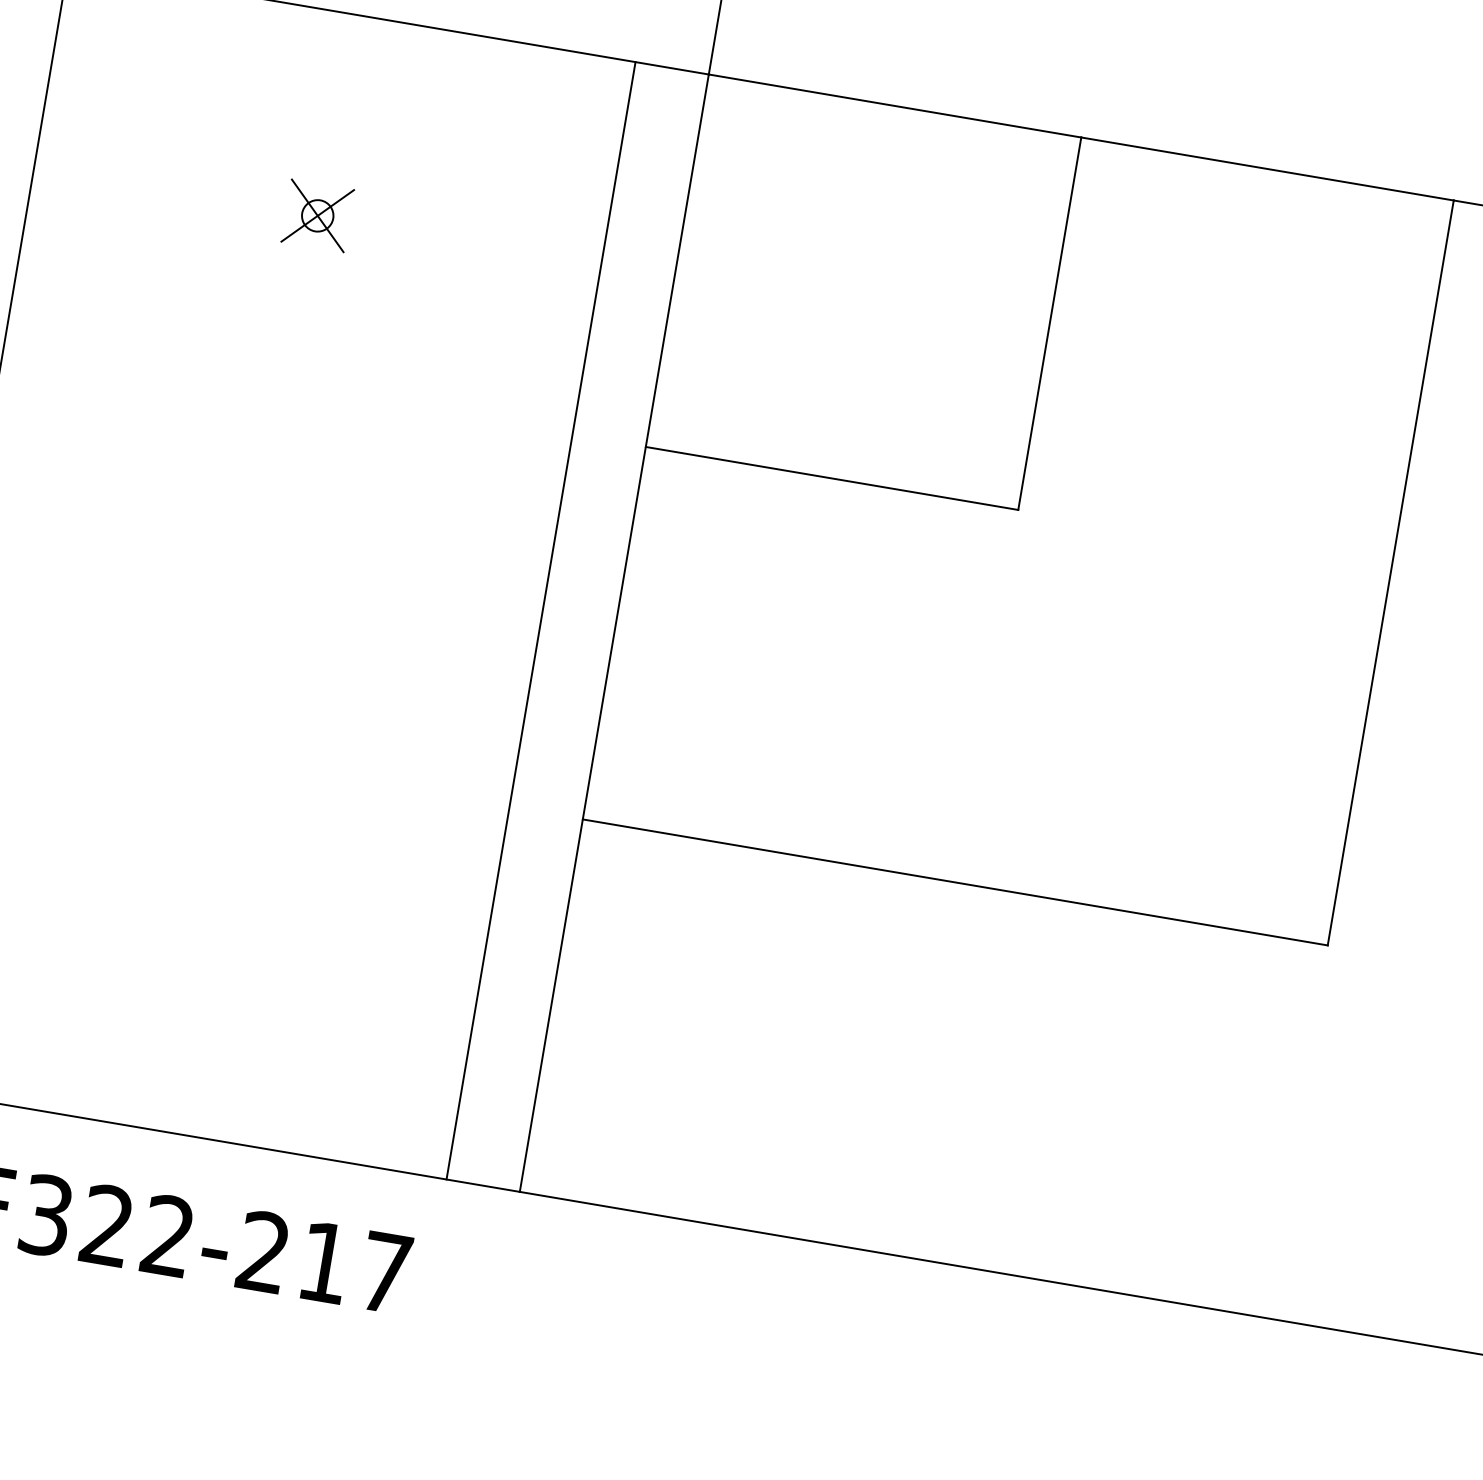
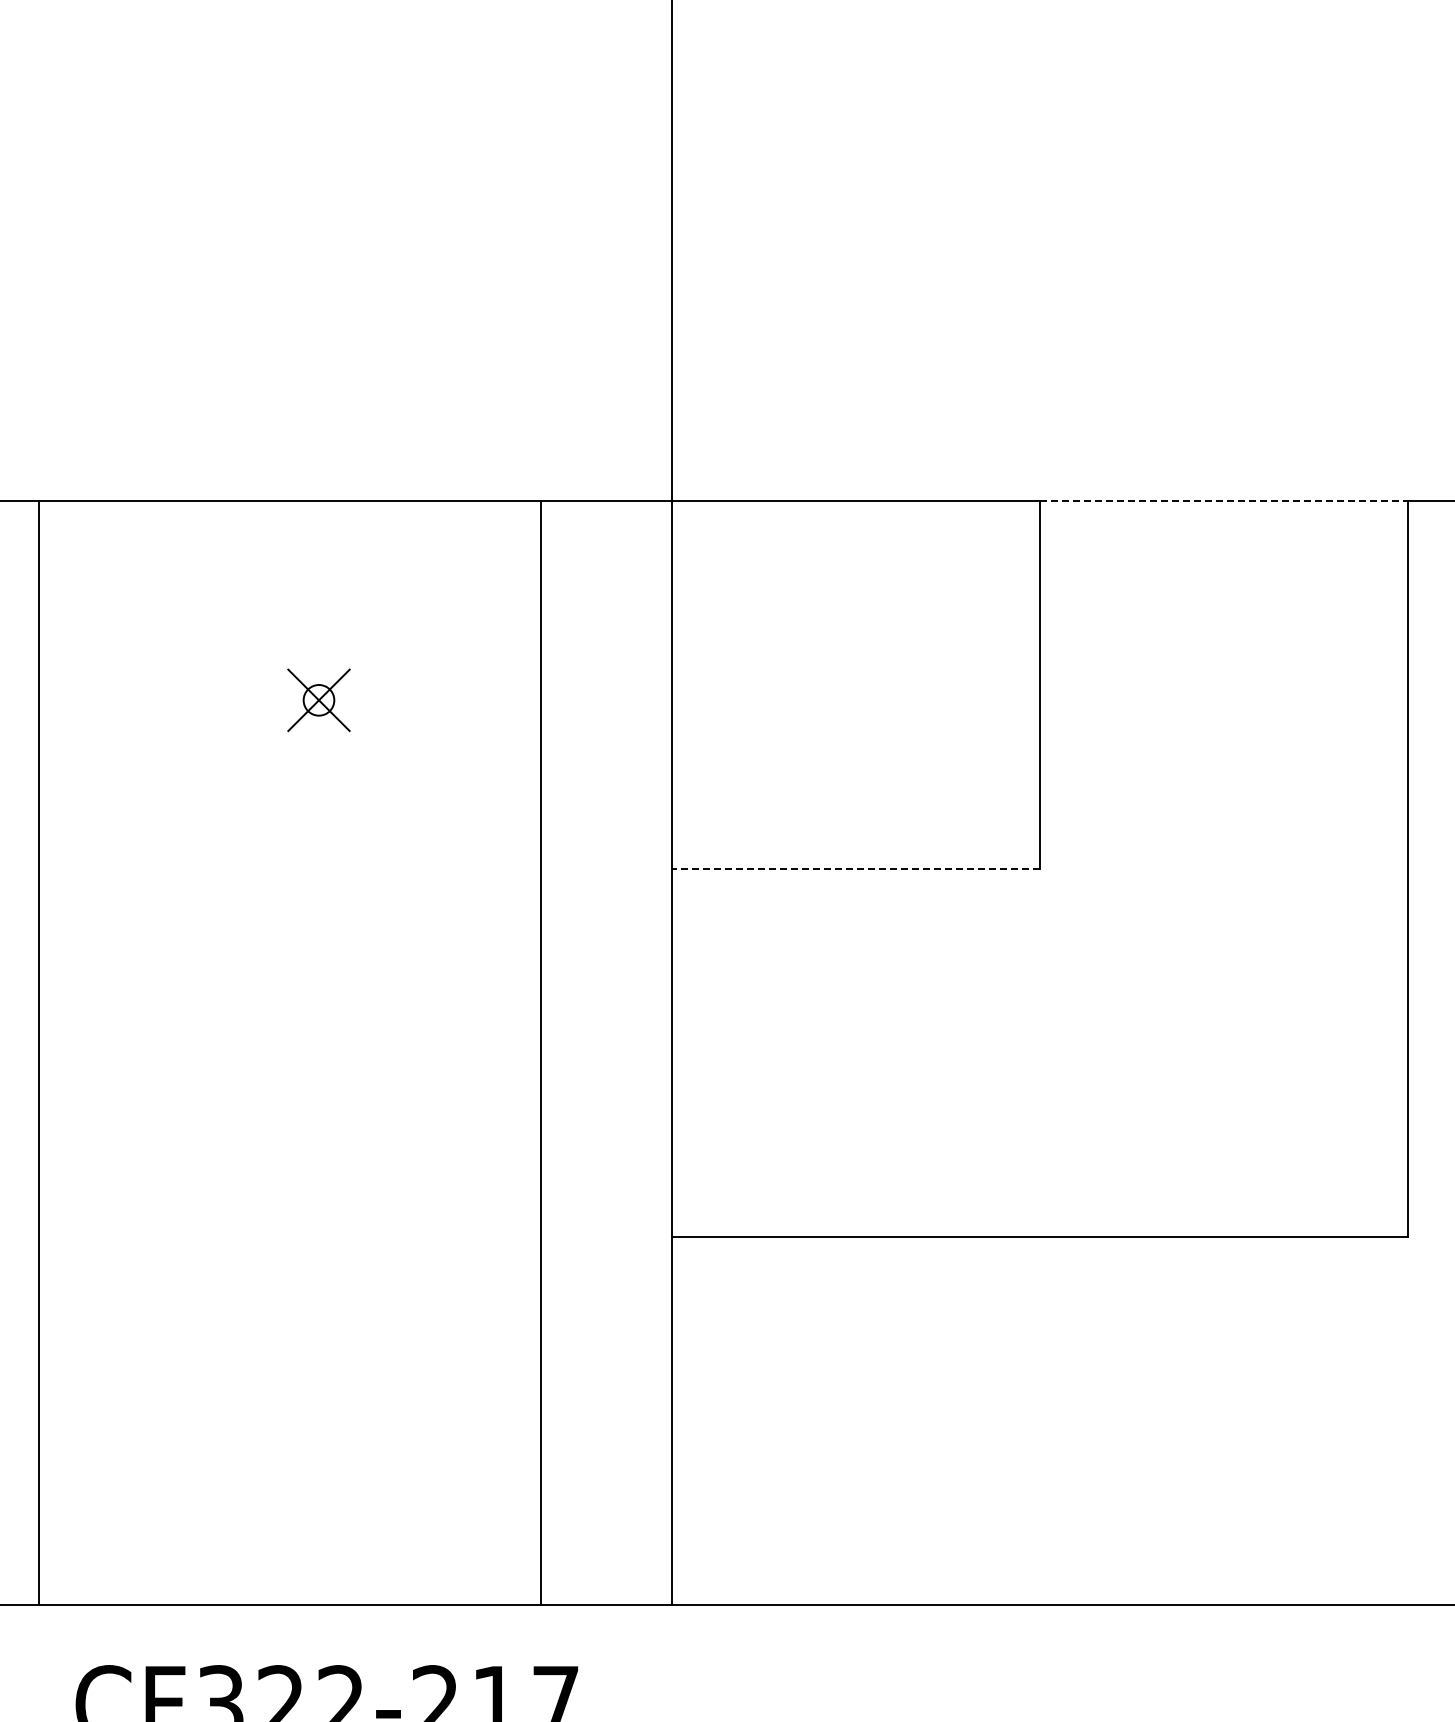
line: (1268, 168) -> (1224, 500), solid -> dashed
line: (831, 478) -> (855, 869), solid -> dashed
line: (541, 620) -> (541, 1052), moved

